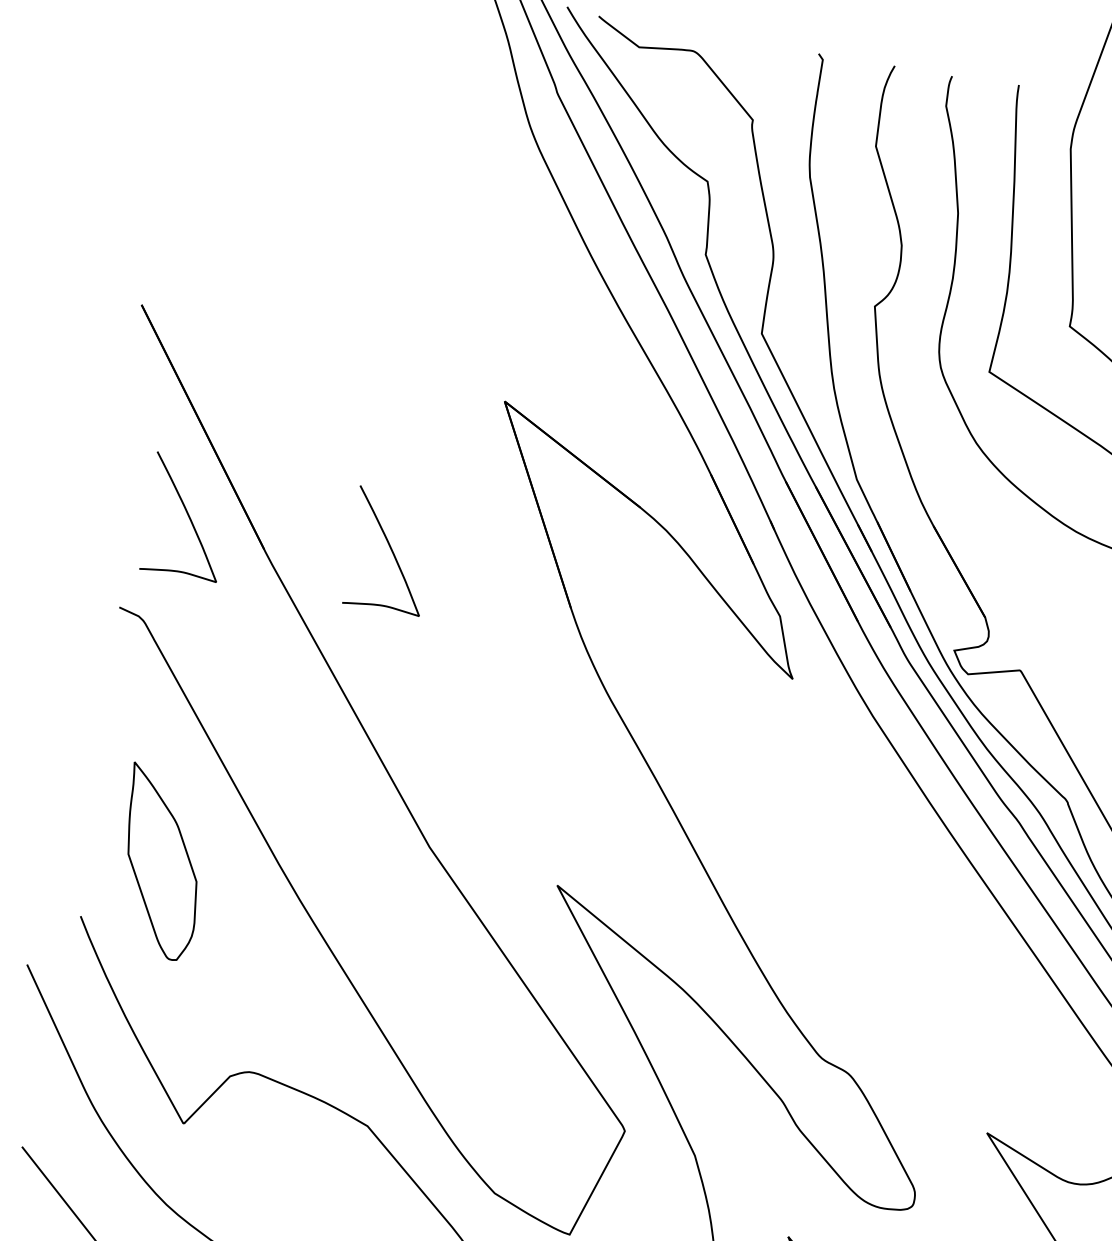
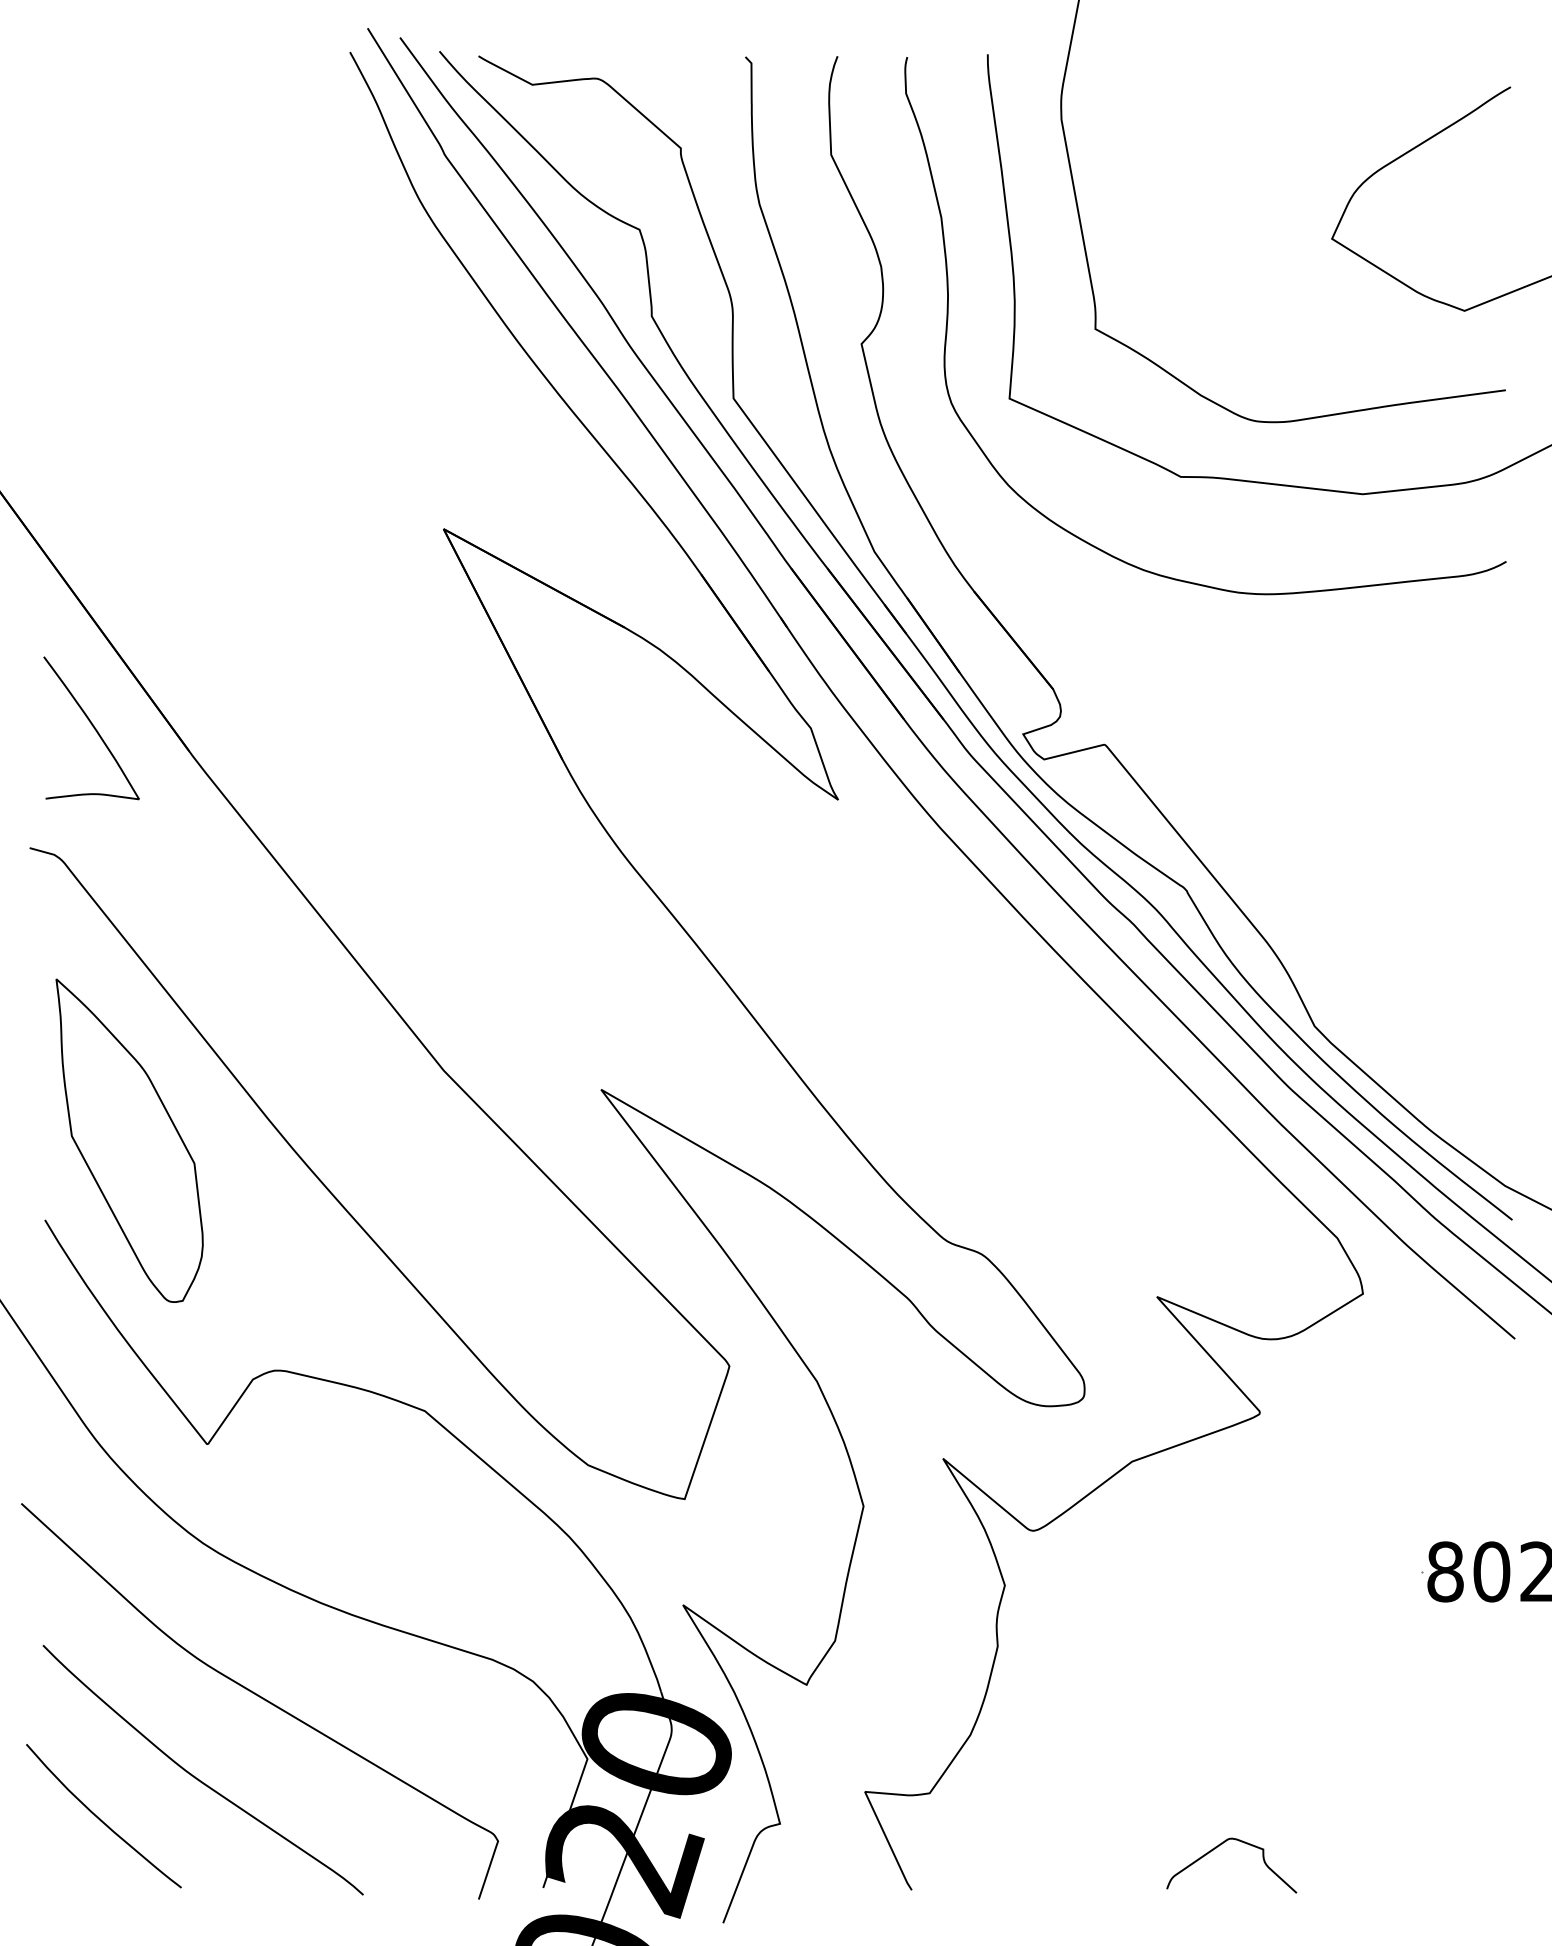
curve: (391, 551) -> (339, 728), removed
part: (161, 862) -> (129, 1140), size x1.43

